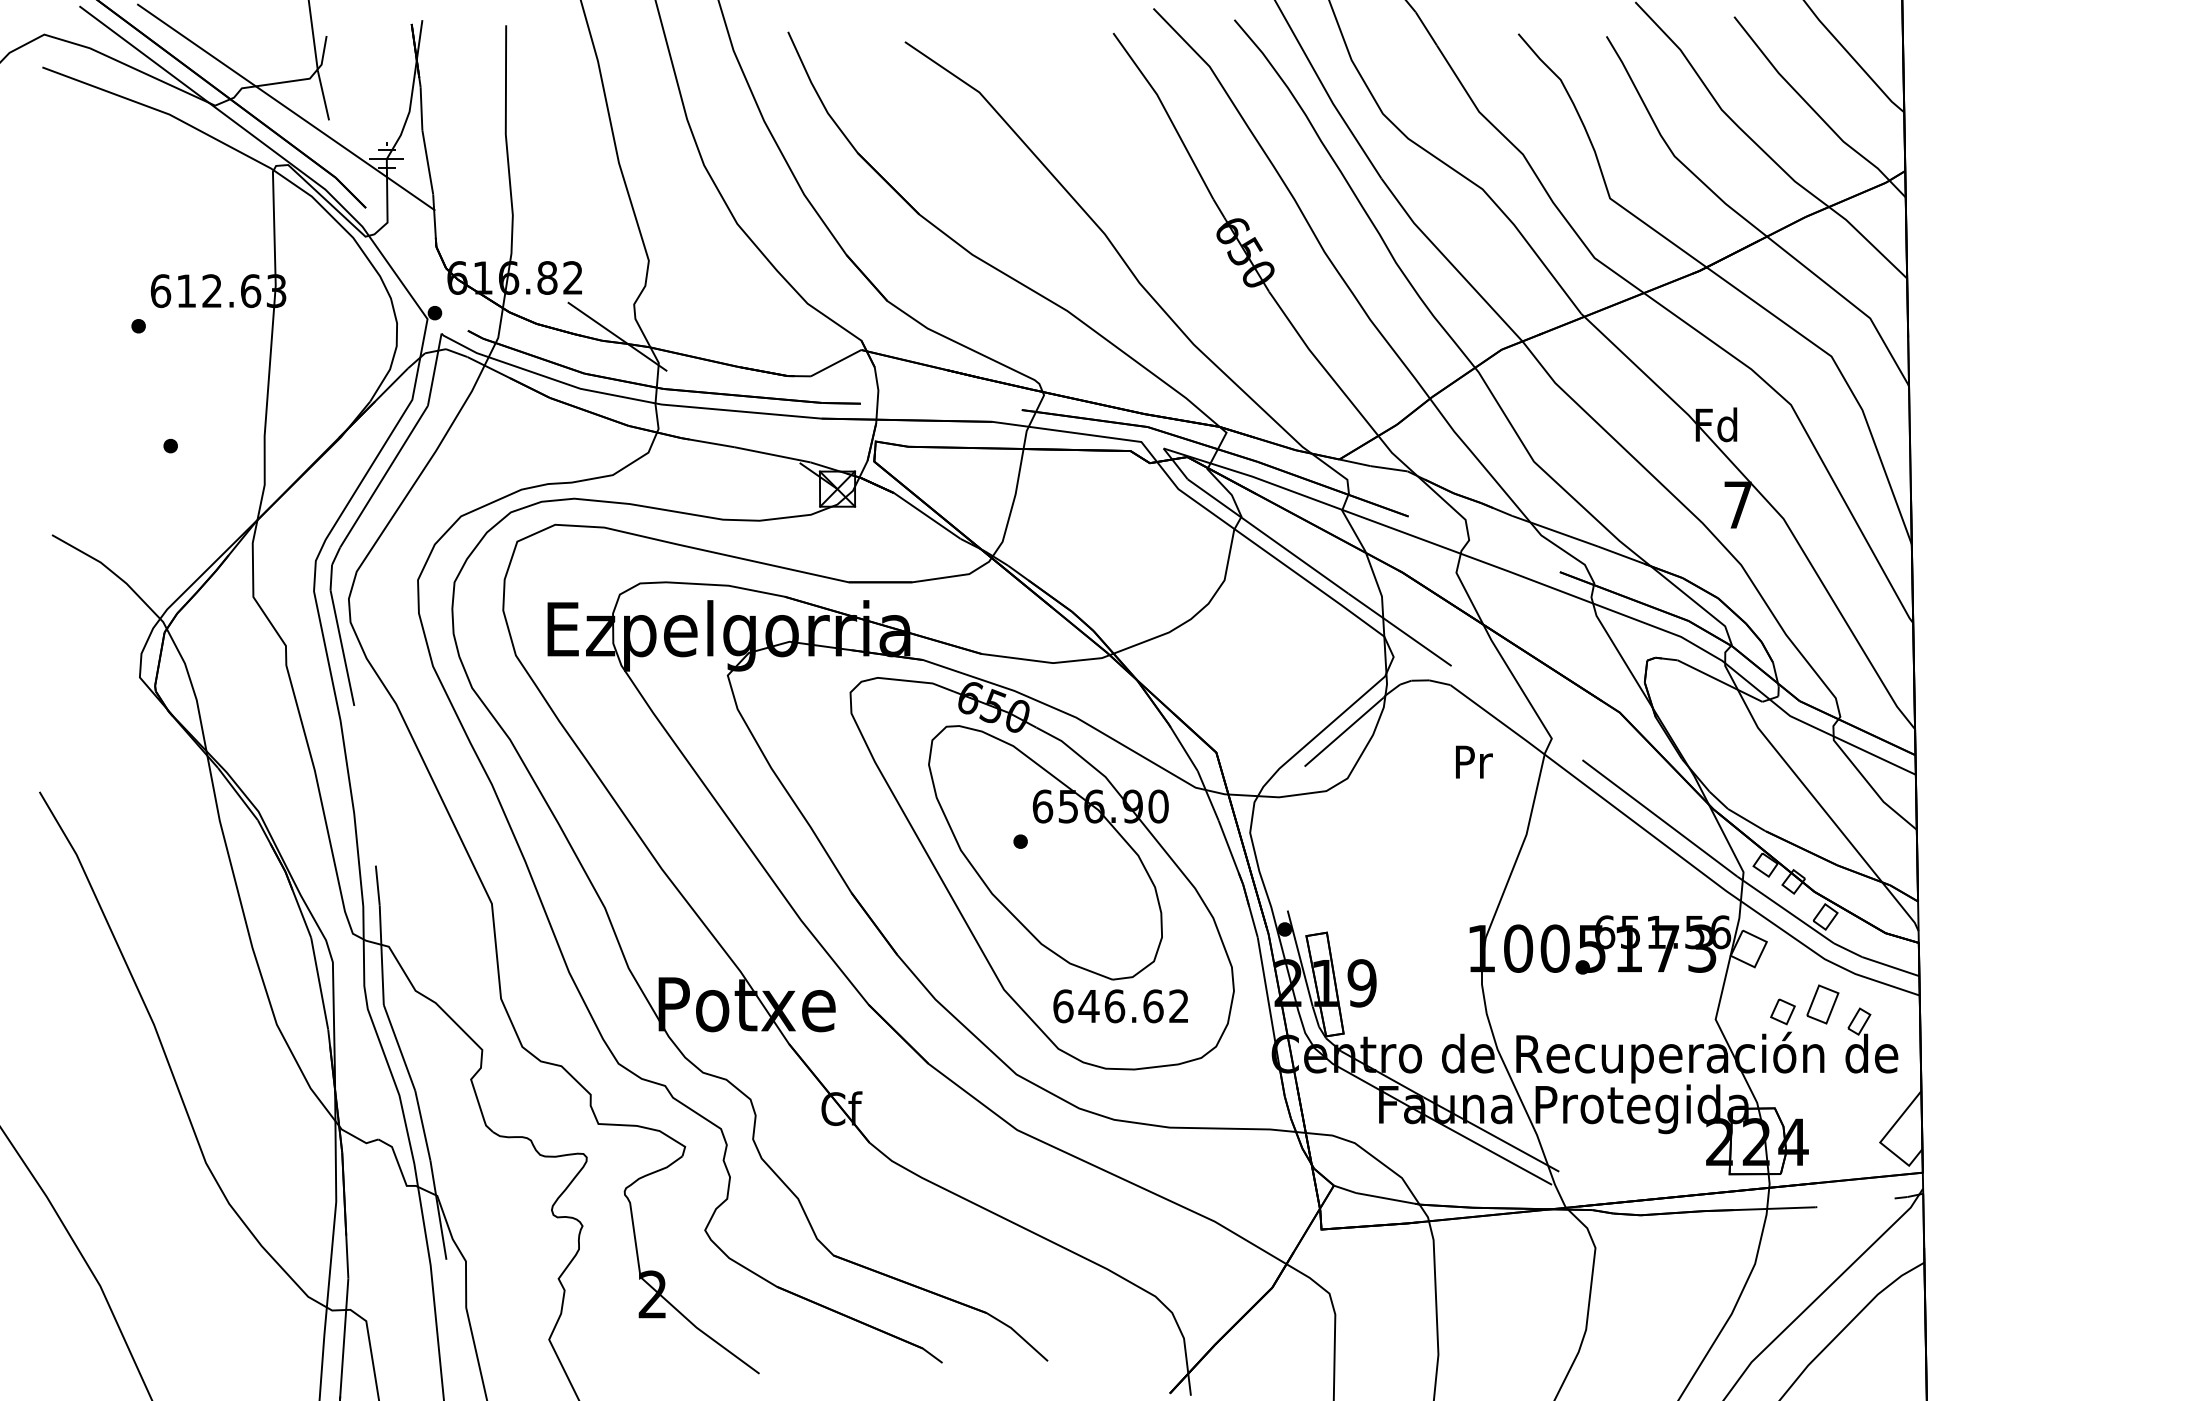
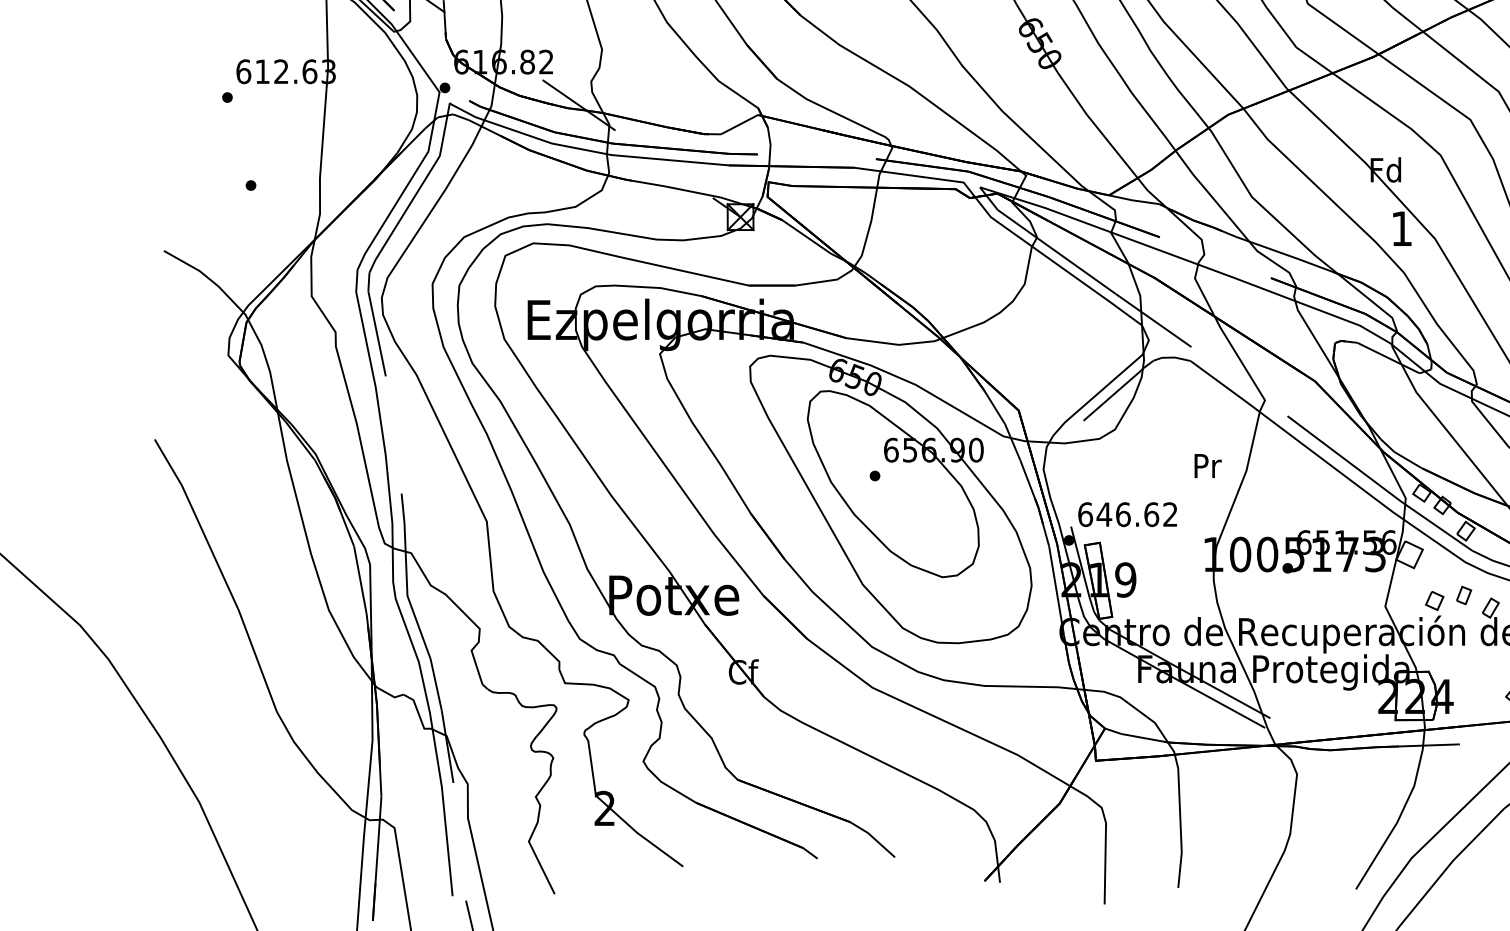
text: (1737, 504) -> (1401, 228), 7 -> 1
text: (1474, 761) -> (1208, 465), moved
part: (1822, 1004) -> (1463, 595), size x0.62
text: (1120, 1006) -> (1127, 514), moved

